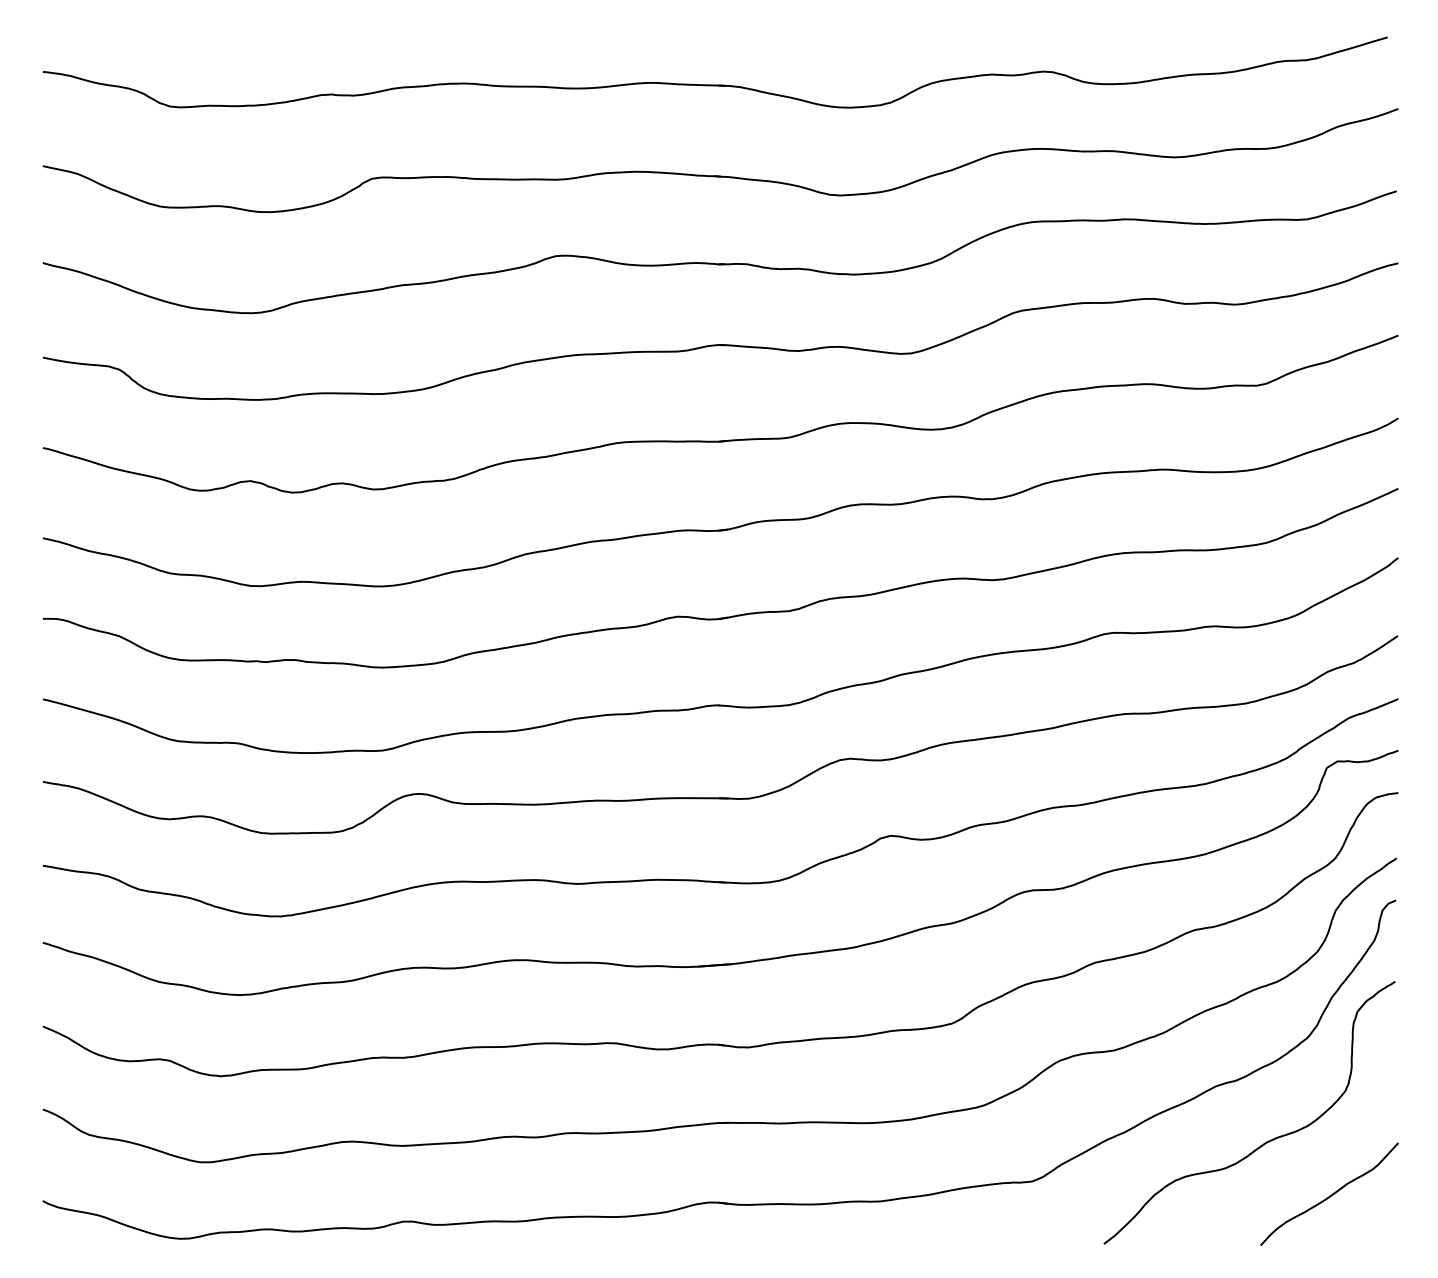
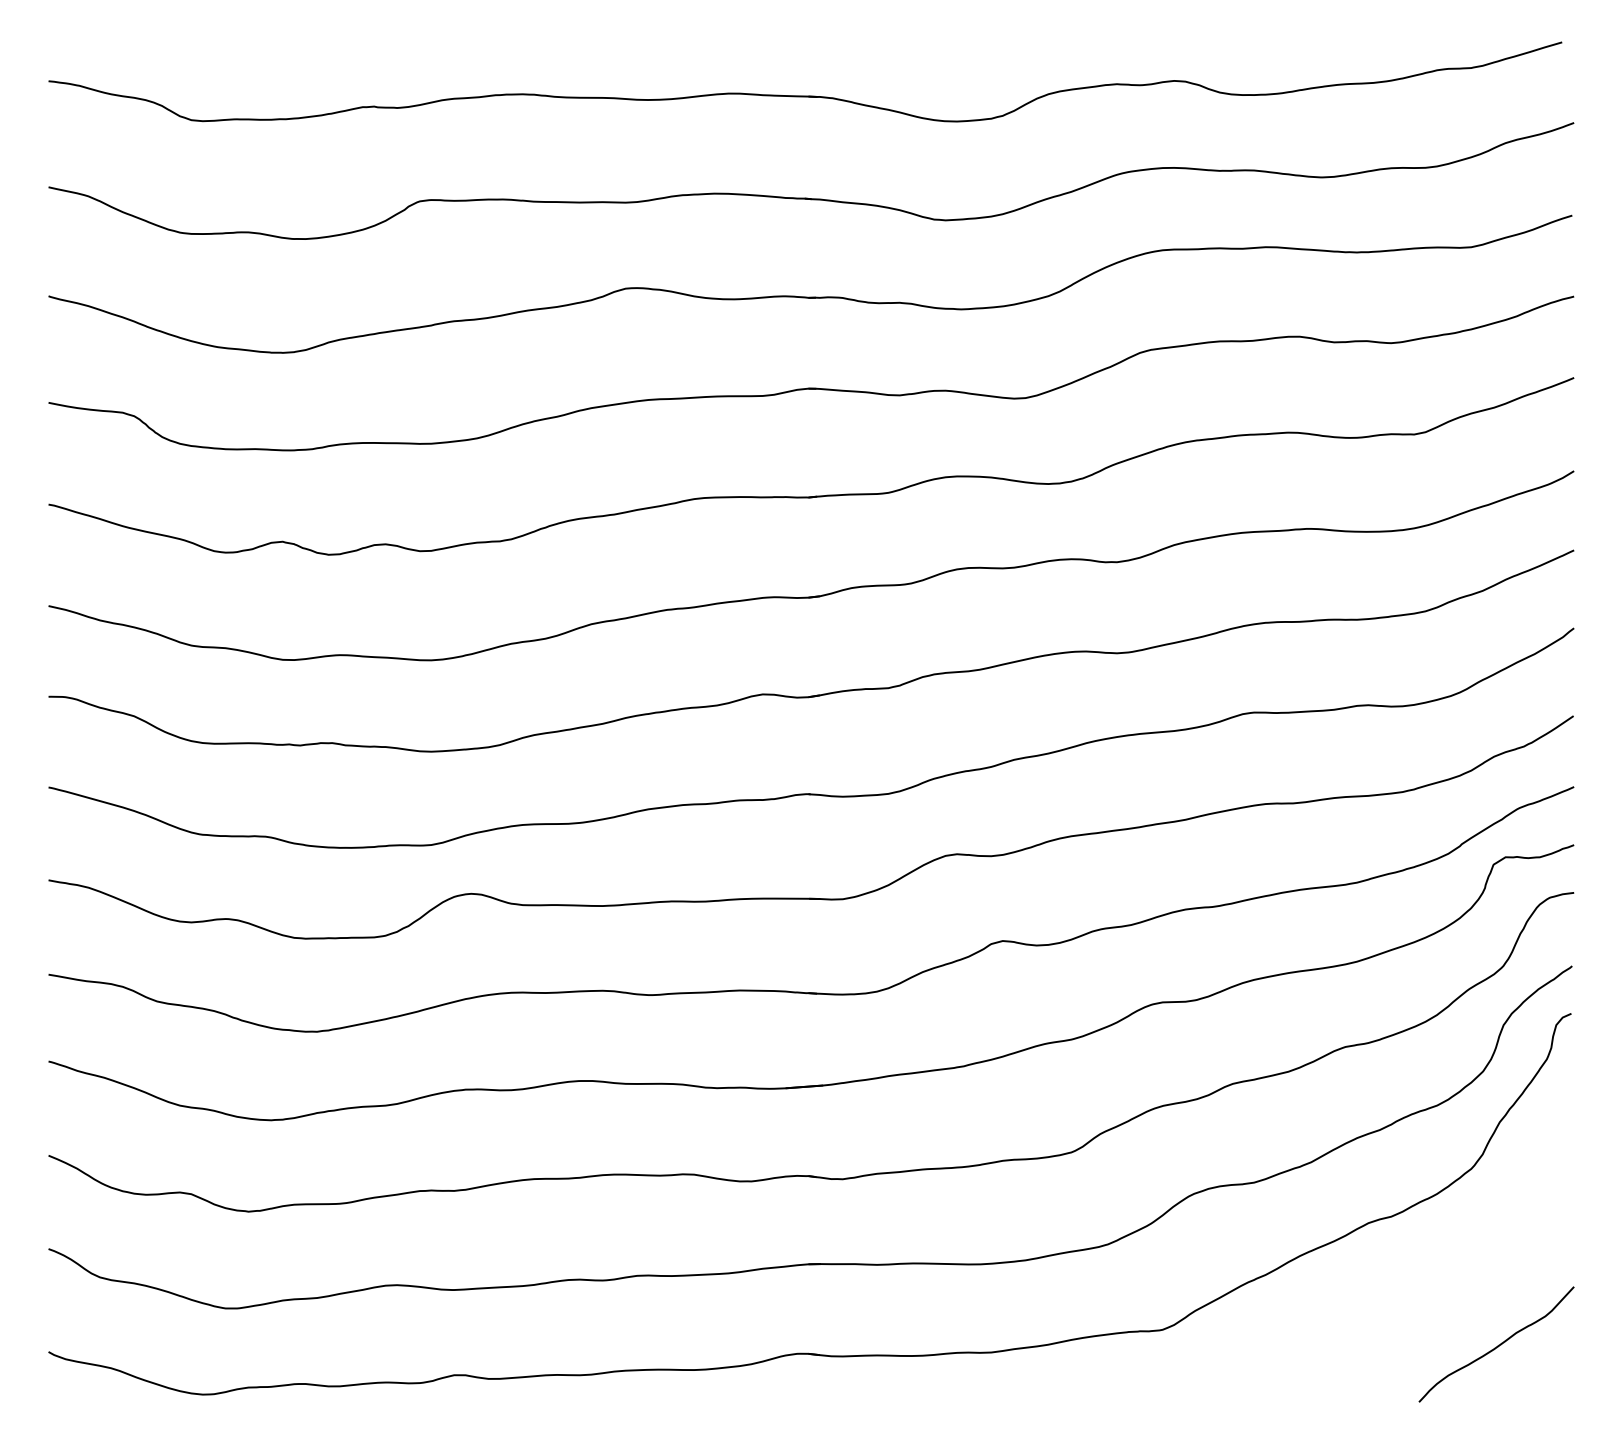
curve: (1264, 1142) -> (1423, 1286), removed

